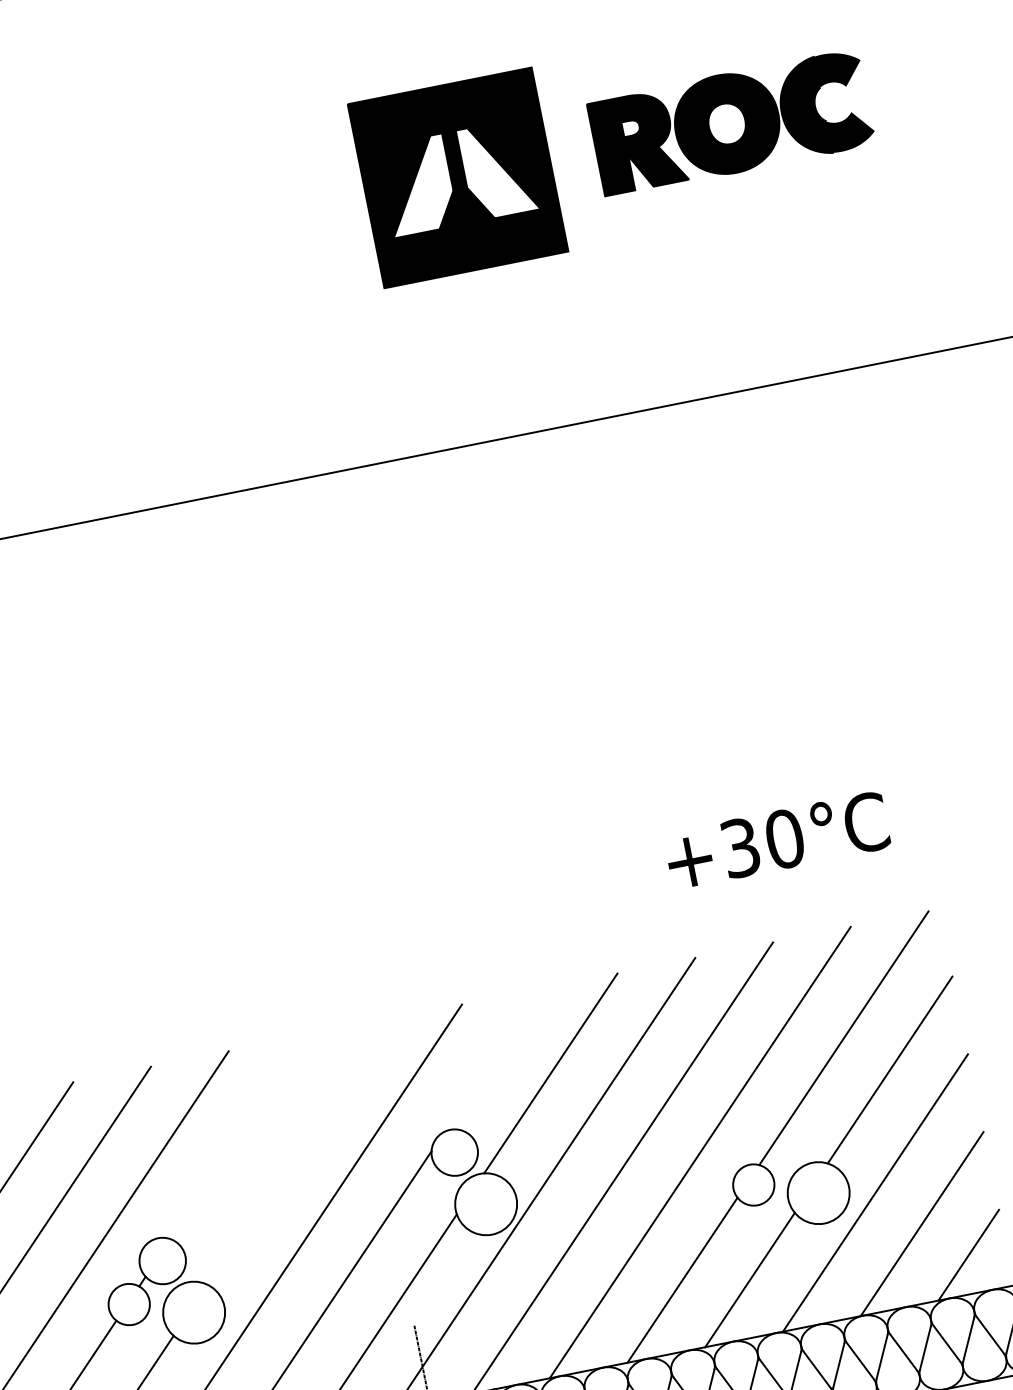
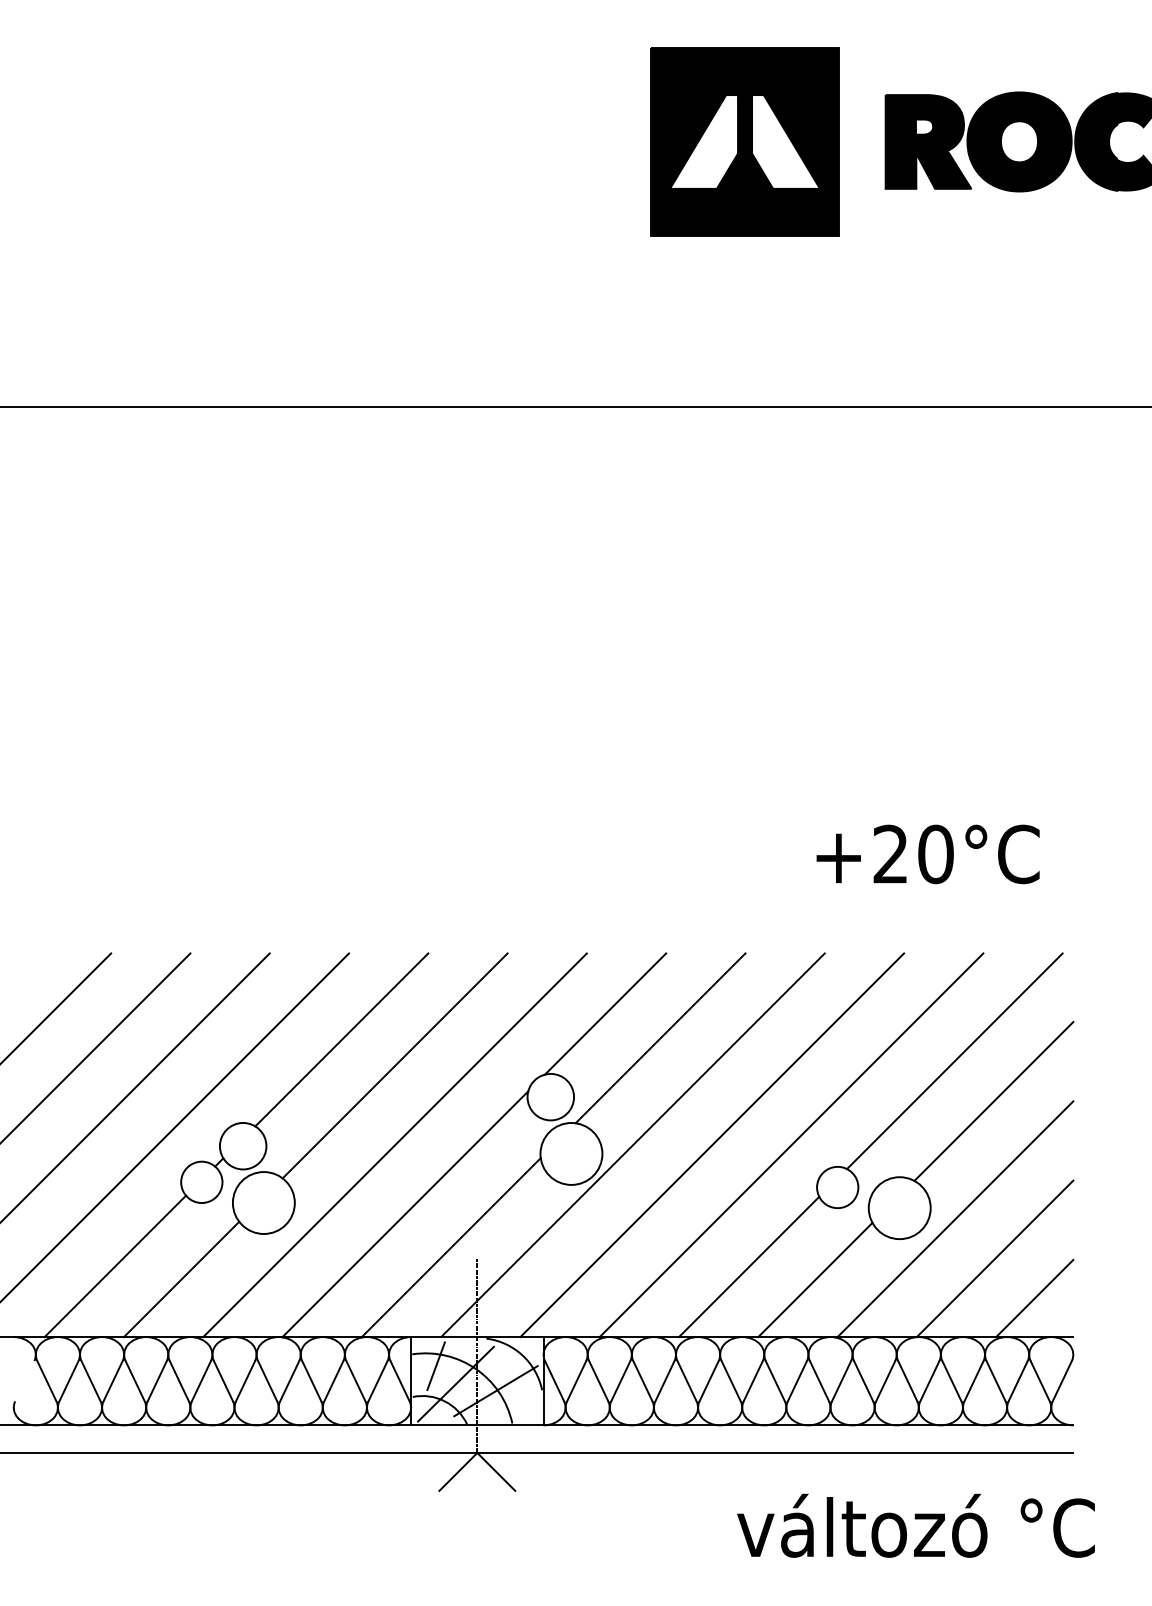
text: (740, 848) -> (890, 854), +30°C -> +20°C
line: (492, 1059) -> (605, 1013), added
line: (238, 1137) -> (341, 1039), added
line: (295, 1152) -> (394, 1065), added

